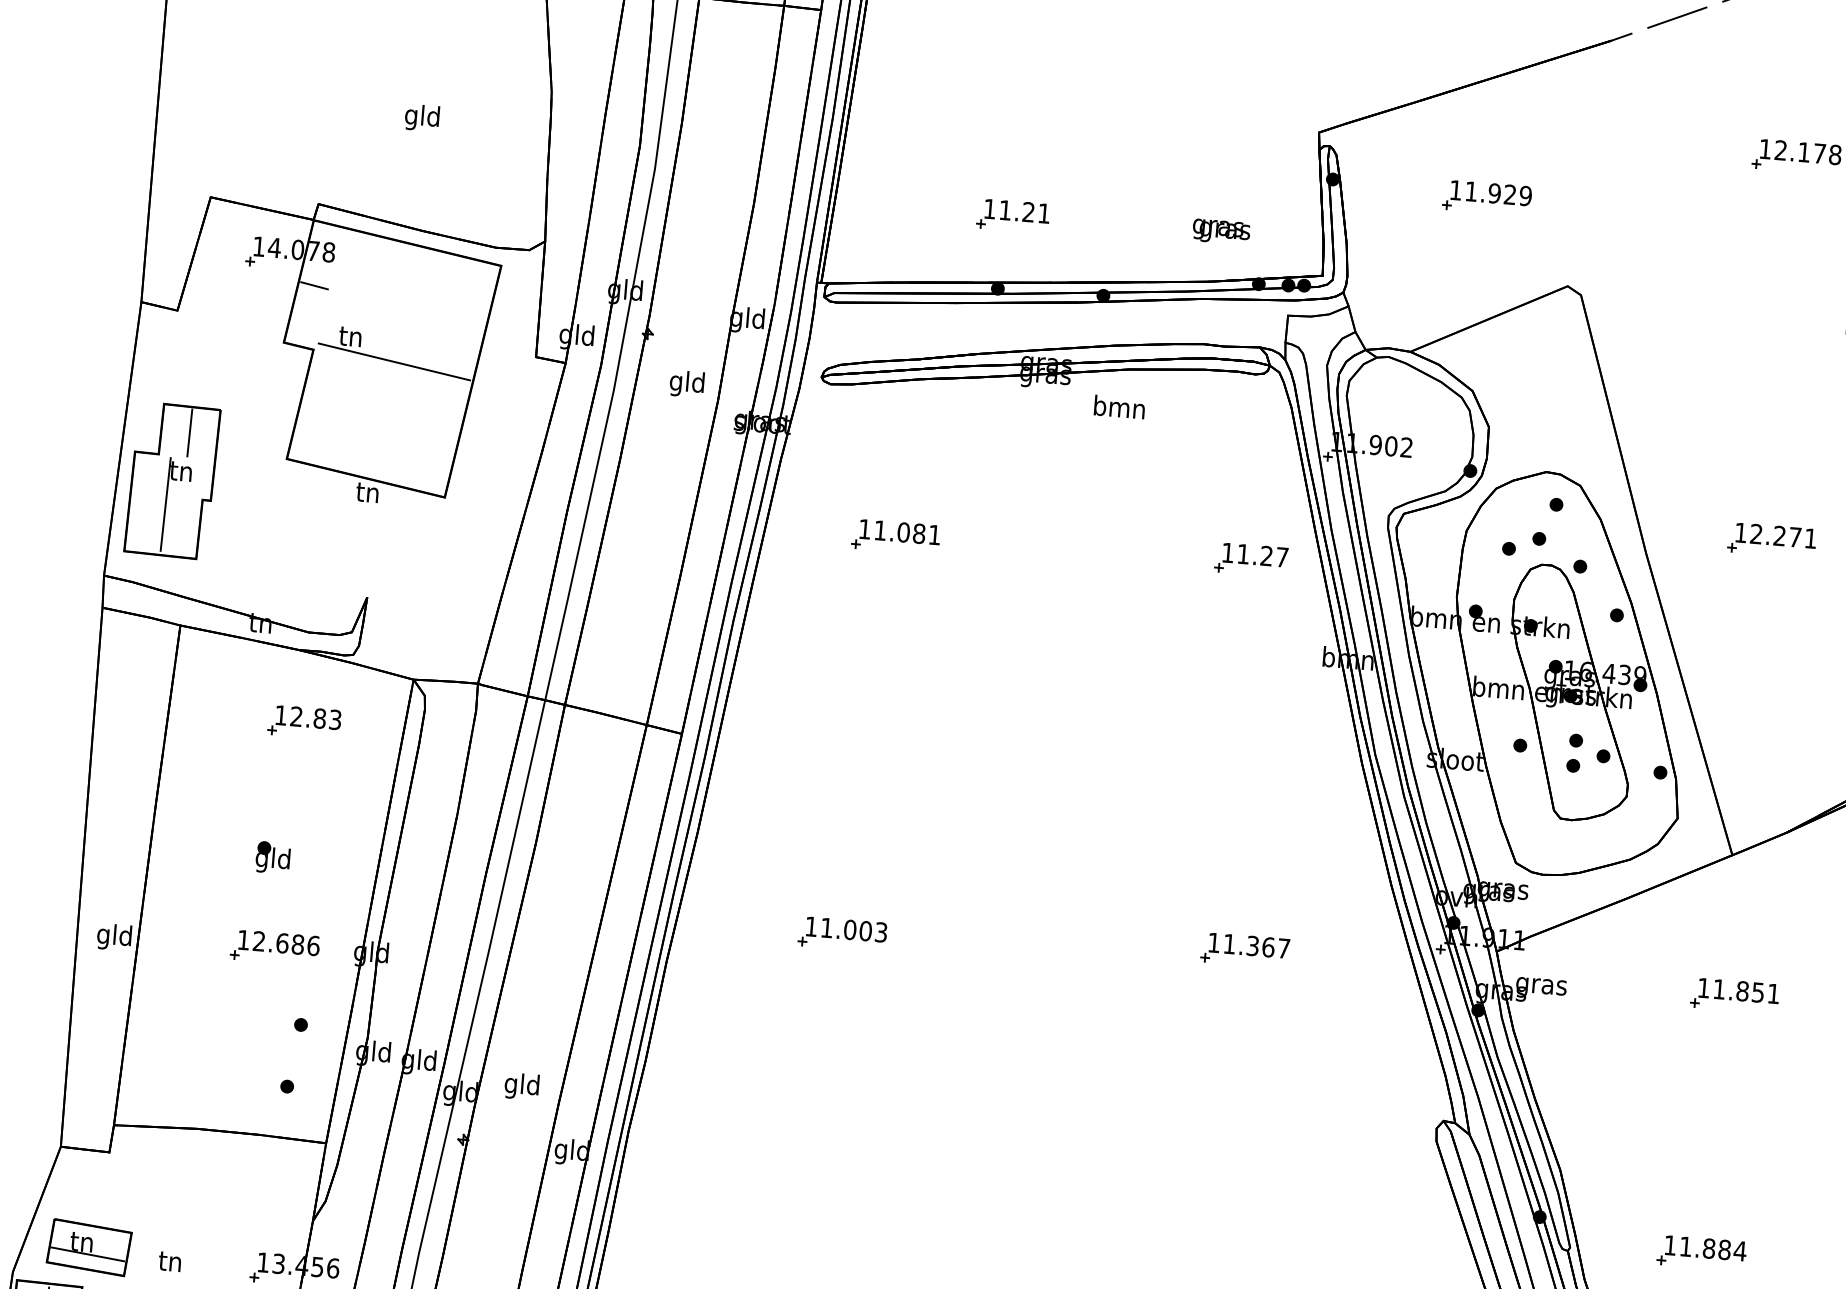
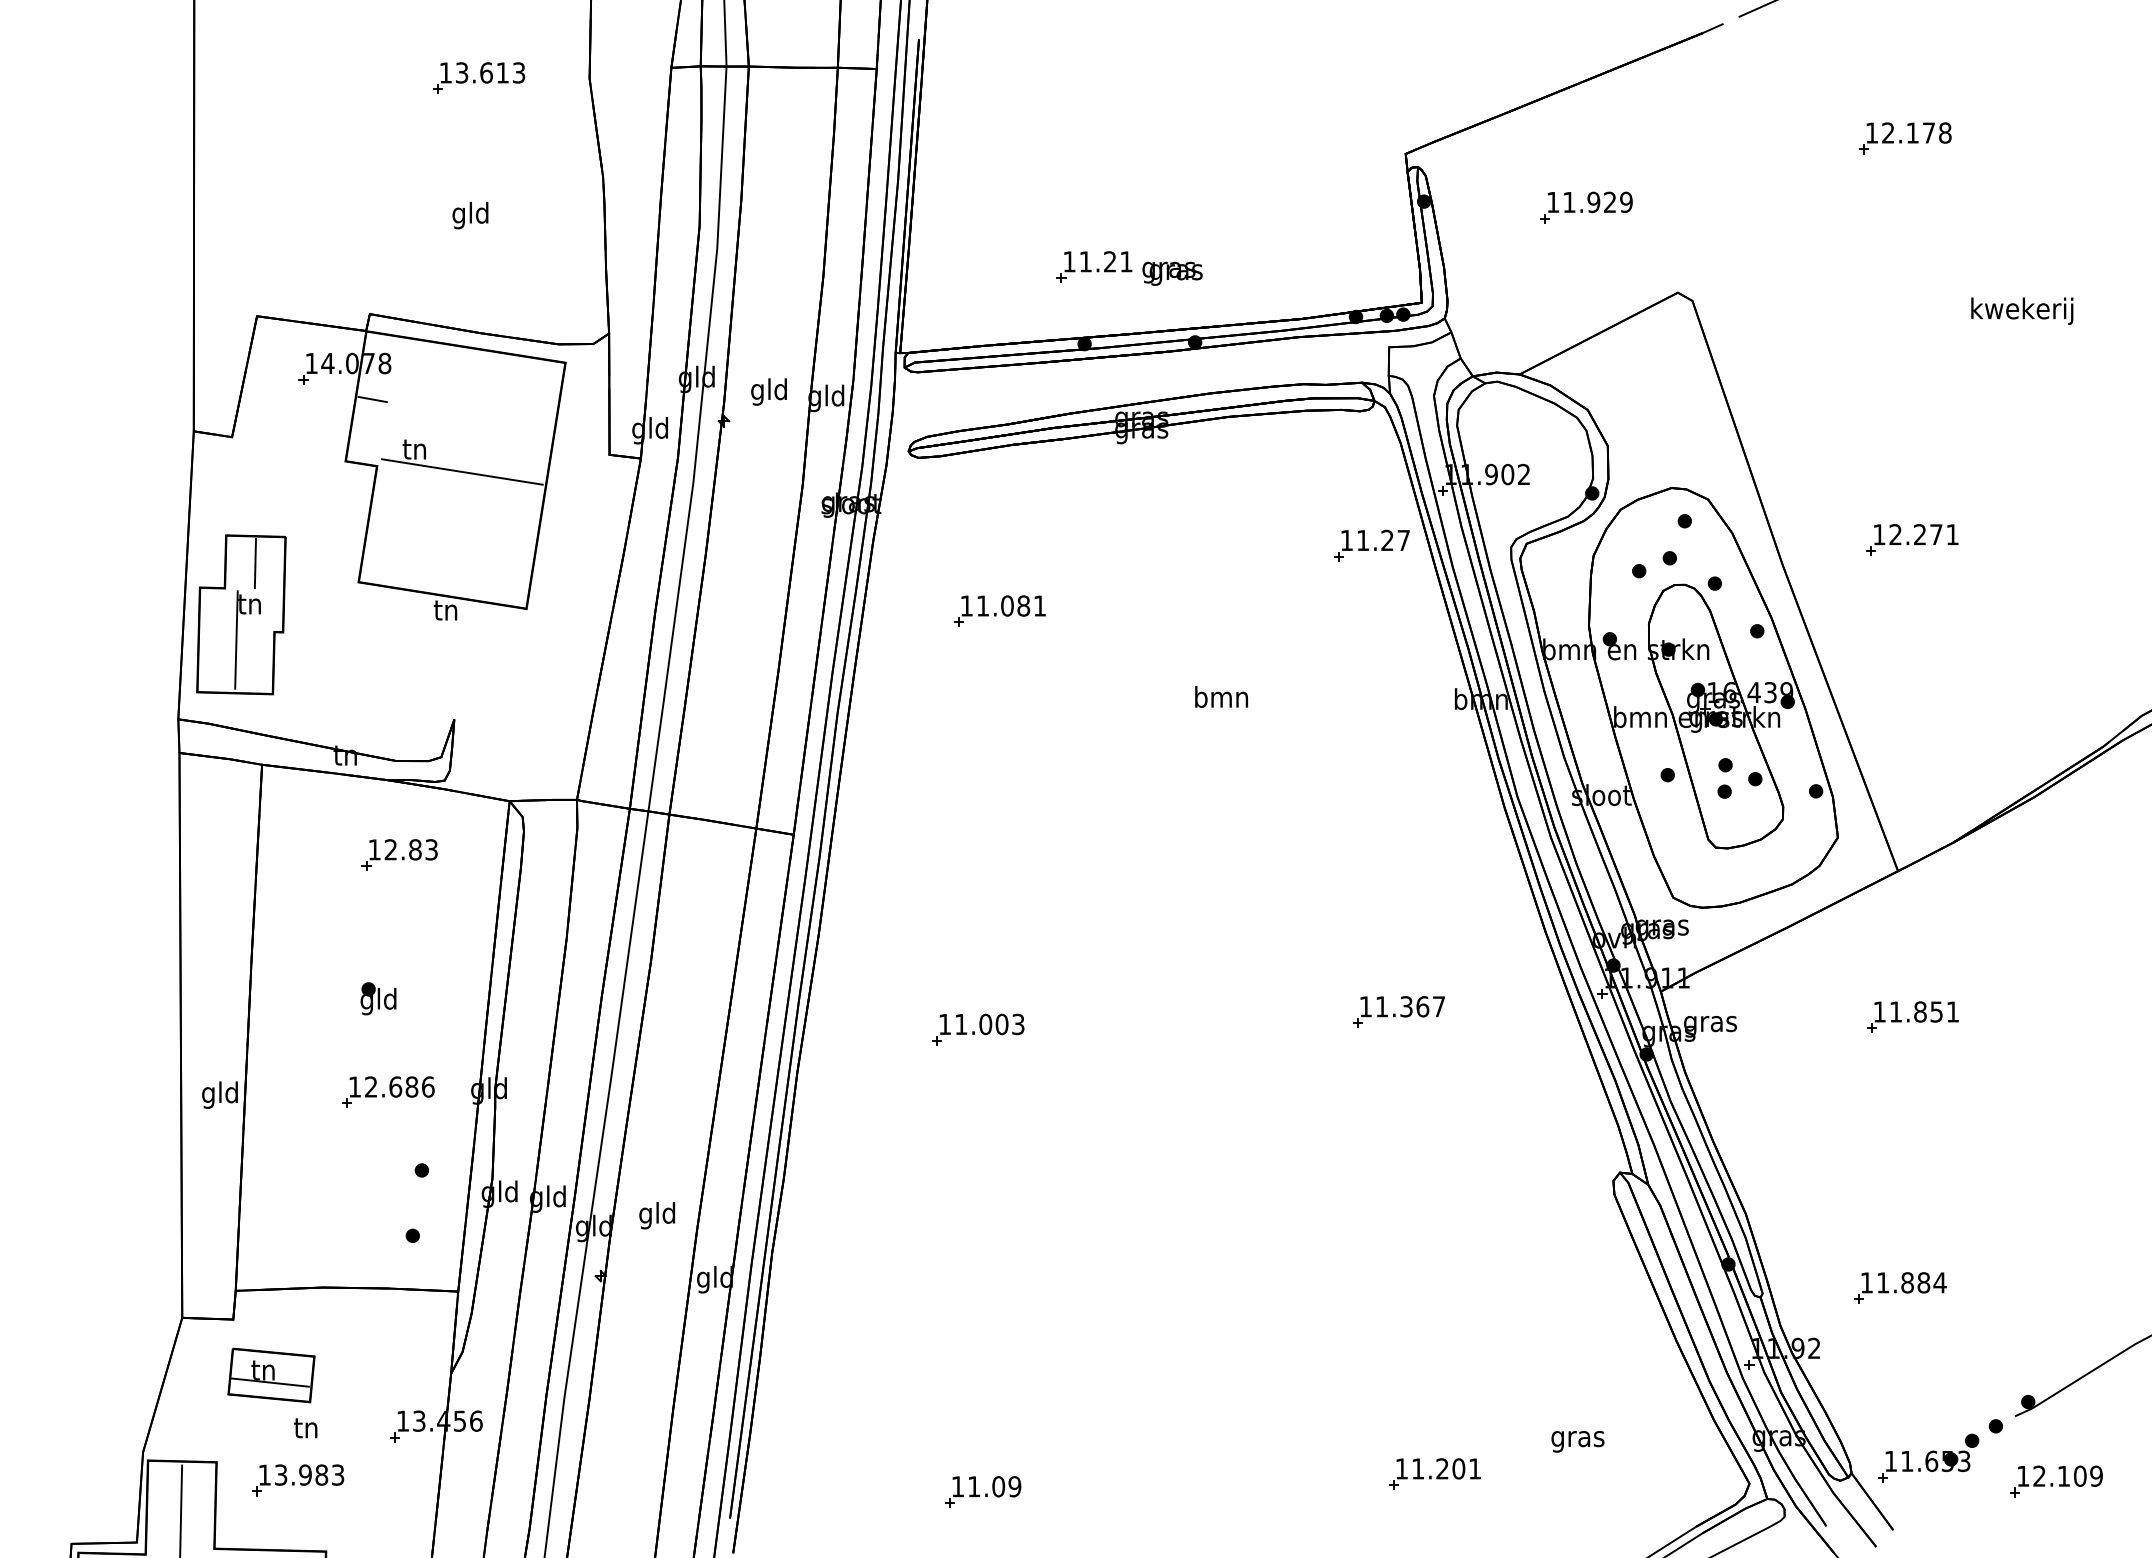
text: (1221, 231) -> (1172, 273), moved
text: (686, 383) -> (768, 391), moved
text: (1119, 406) -> (1221, 696), moved
part: (1251, 559) -> (1371, 545), moved
part: (89, 1247) -> (271, 1375), moved

